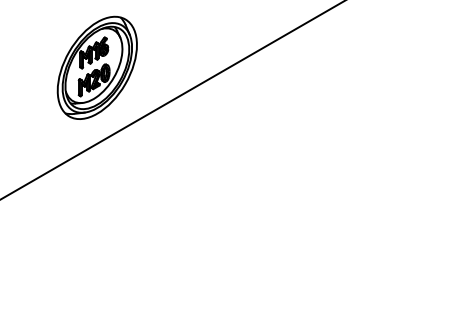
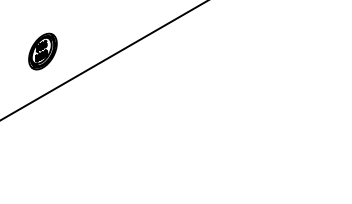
part: (96, 67) -> (42, 51), size x0.6

